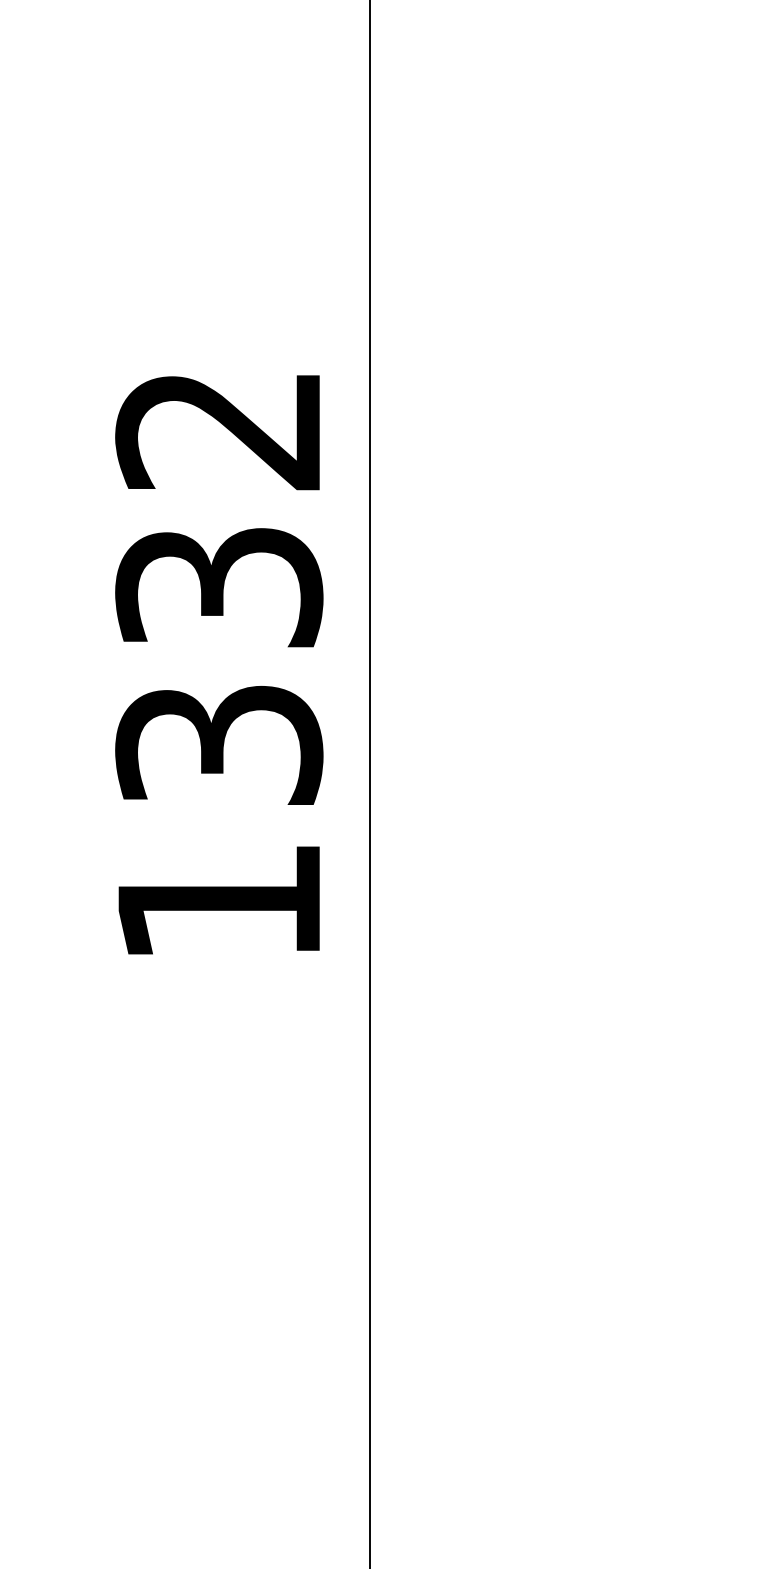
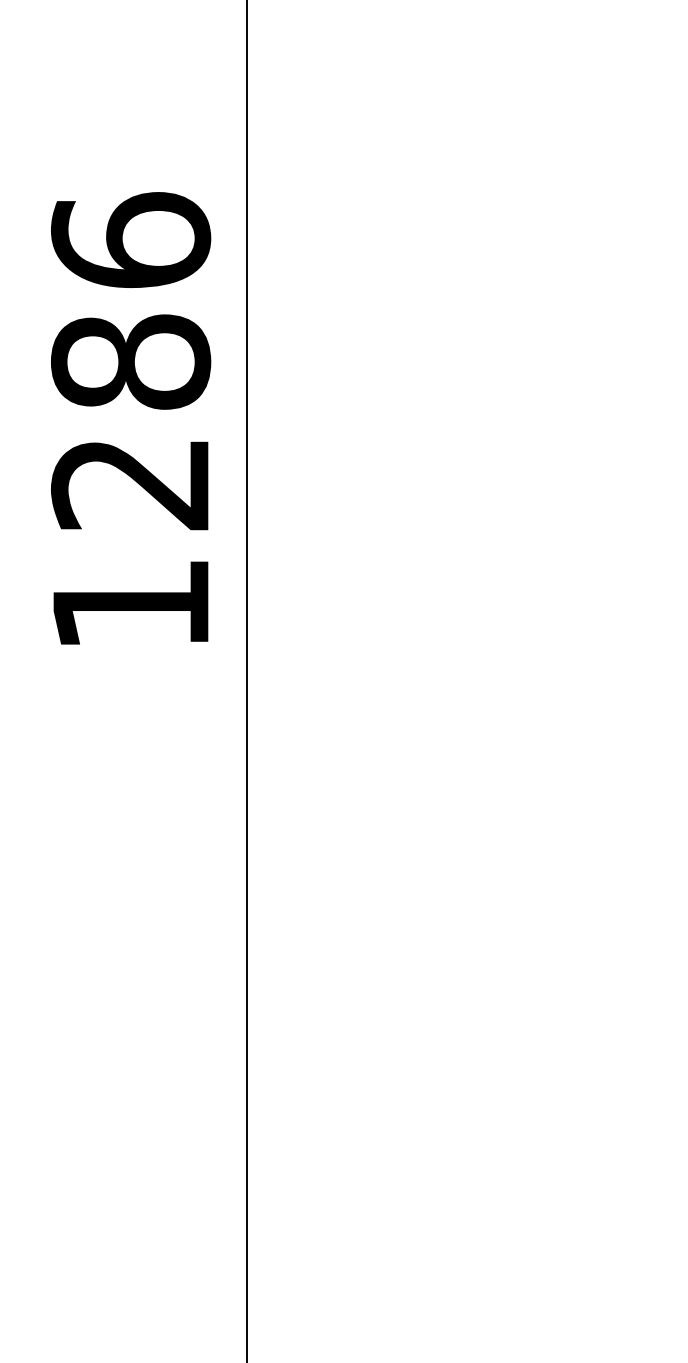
text: (219, 586) -> (131, 361), 1332 -> 1286

